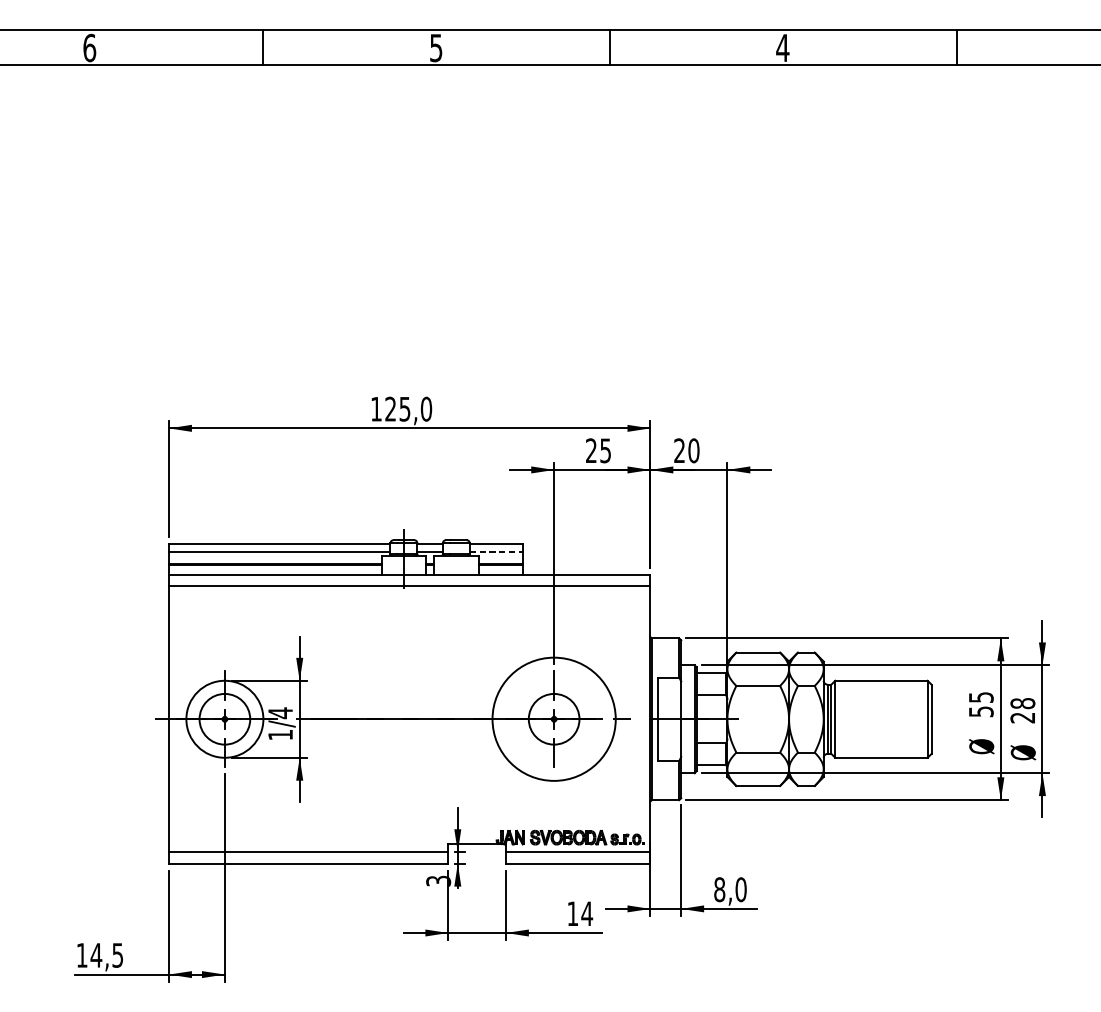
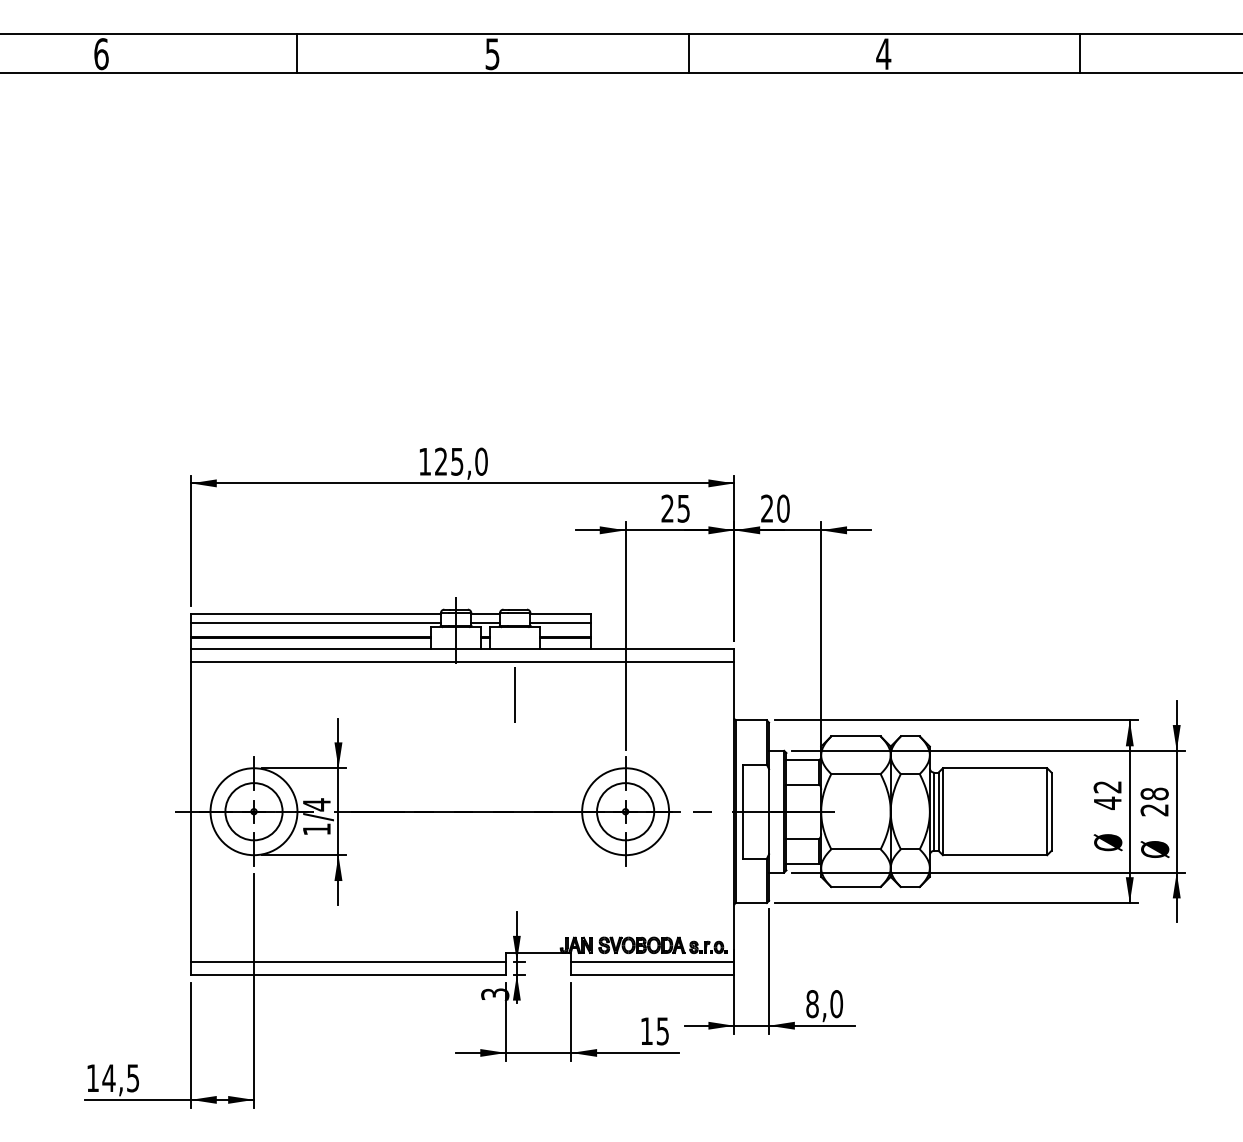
line: (497, 551) -> (561, 622), dashed -> solid
line: (456, 615) -> (515, 694), added
text: (981, 704) -> (1107, 795), 55 -> 42
circle: (554, 719) -> (625, 811), size x0.62
text: (586, 914) -> (662, 1031), 14 -> 15

